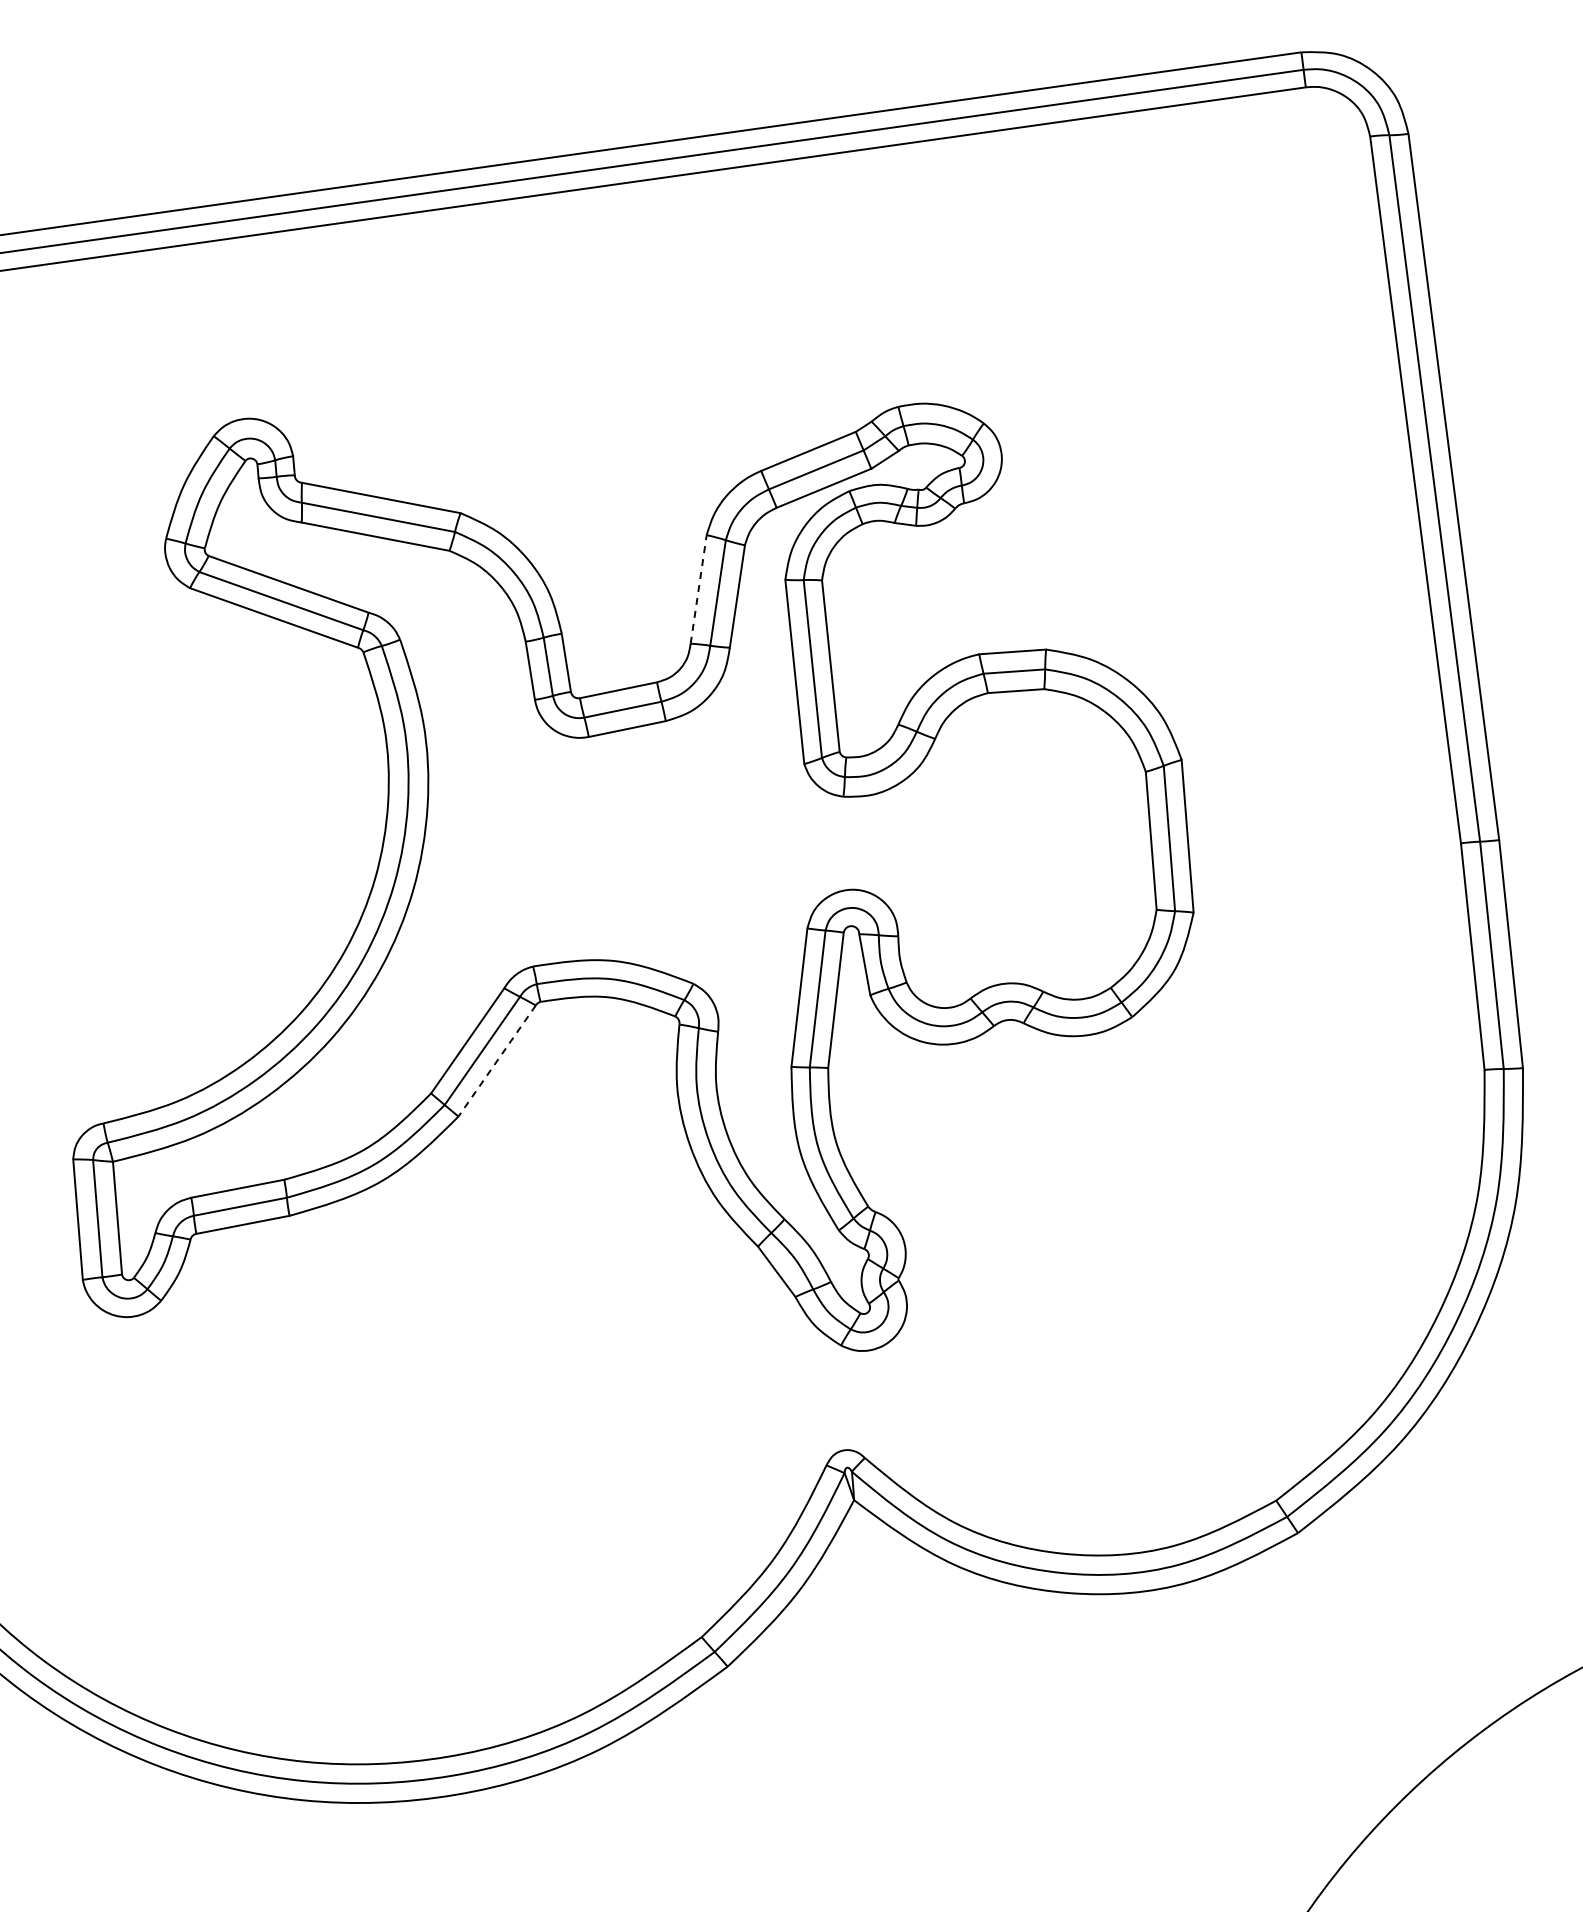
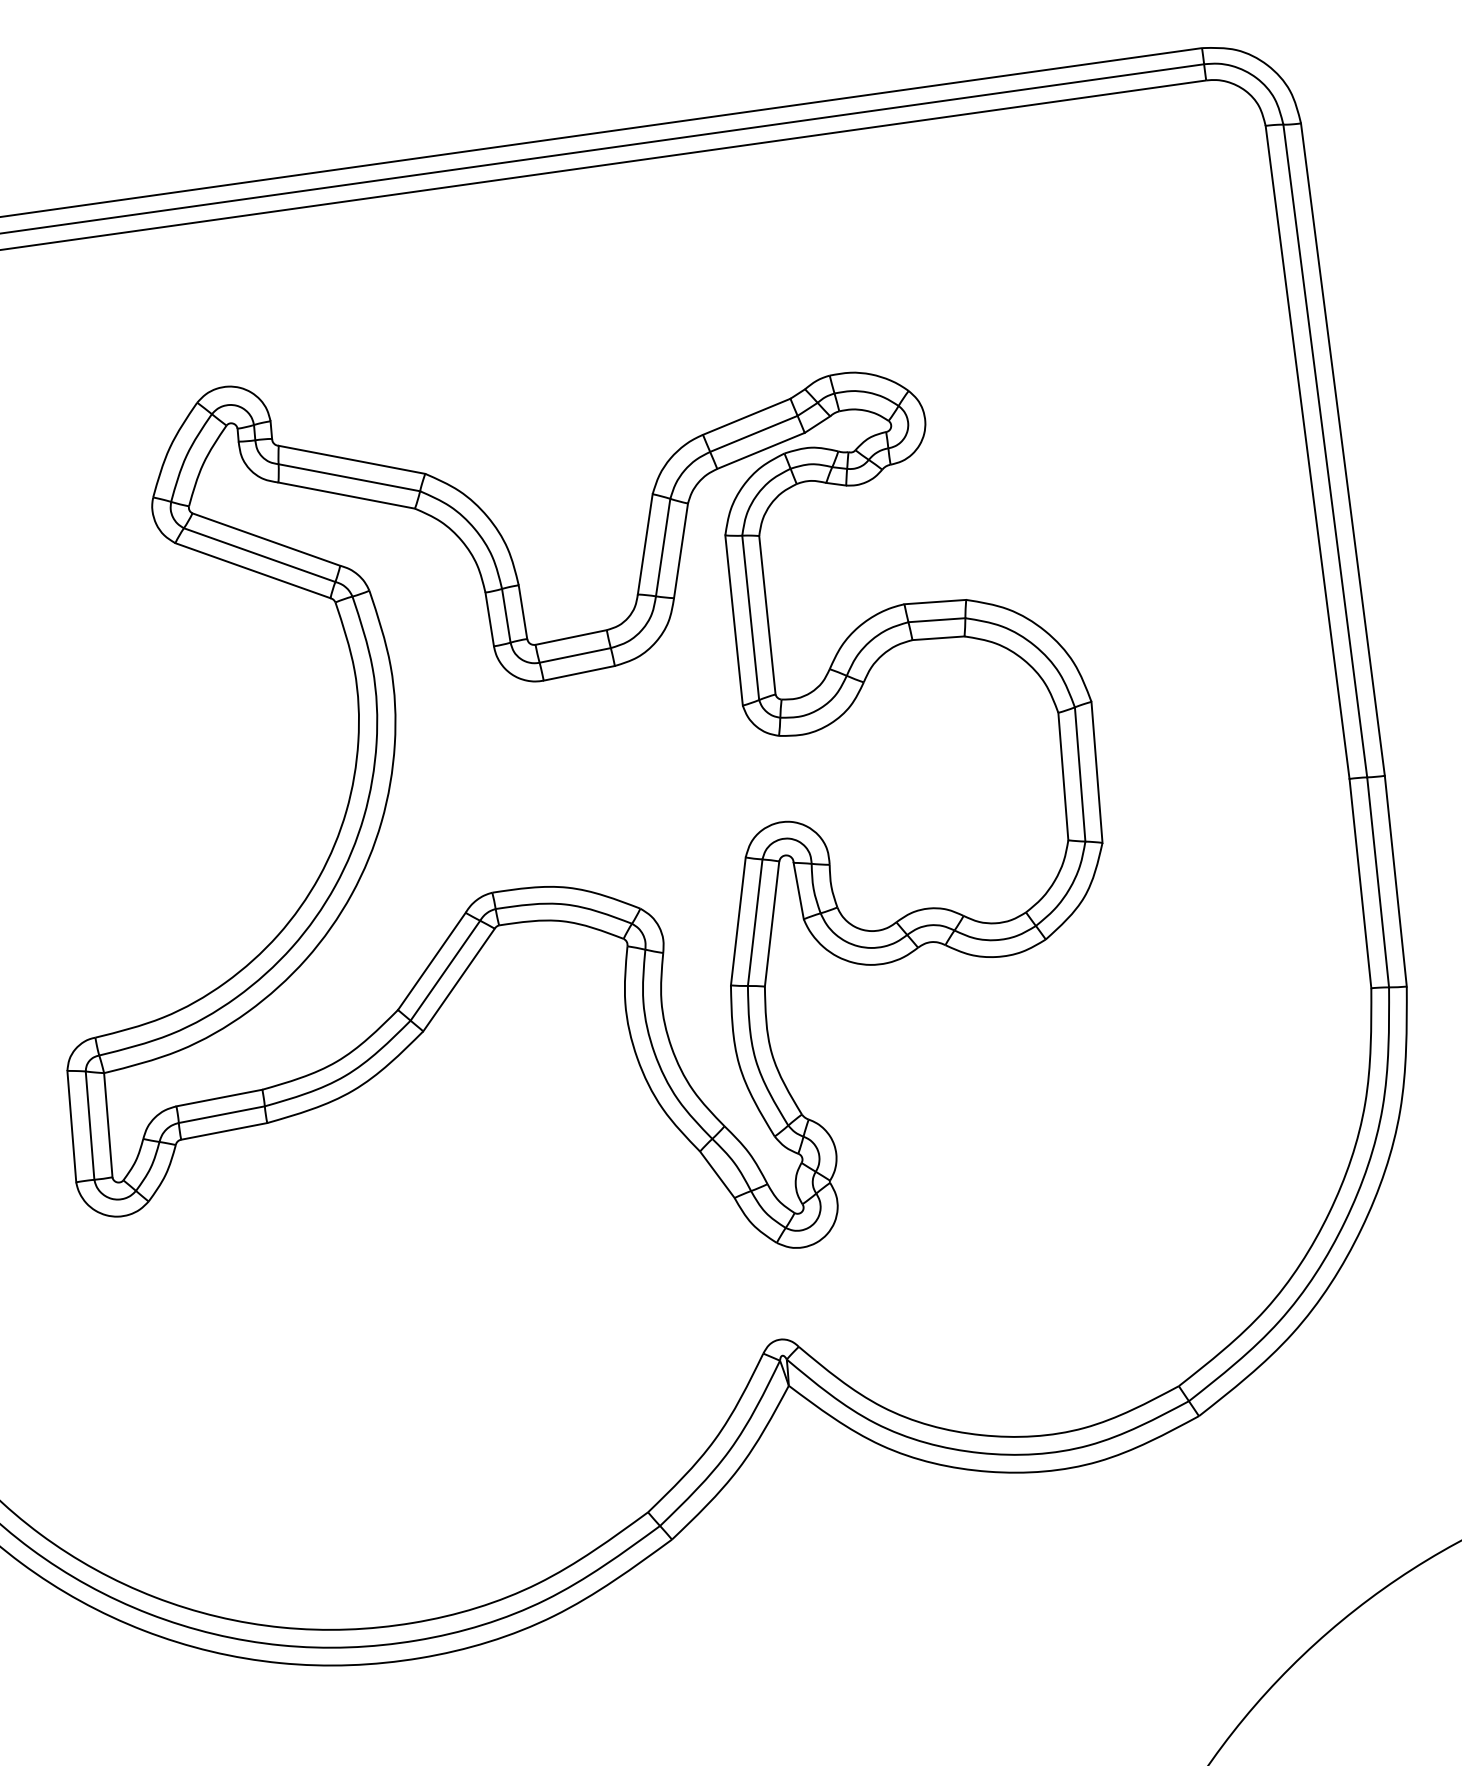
line: (698, 589) -> (645, 544), dashed -> solid
line: (497, 1061) -> (459, 980), dashed -> solid

